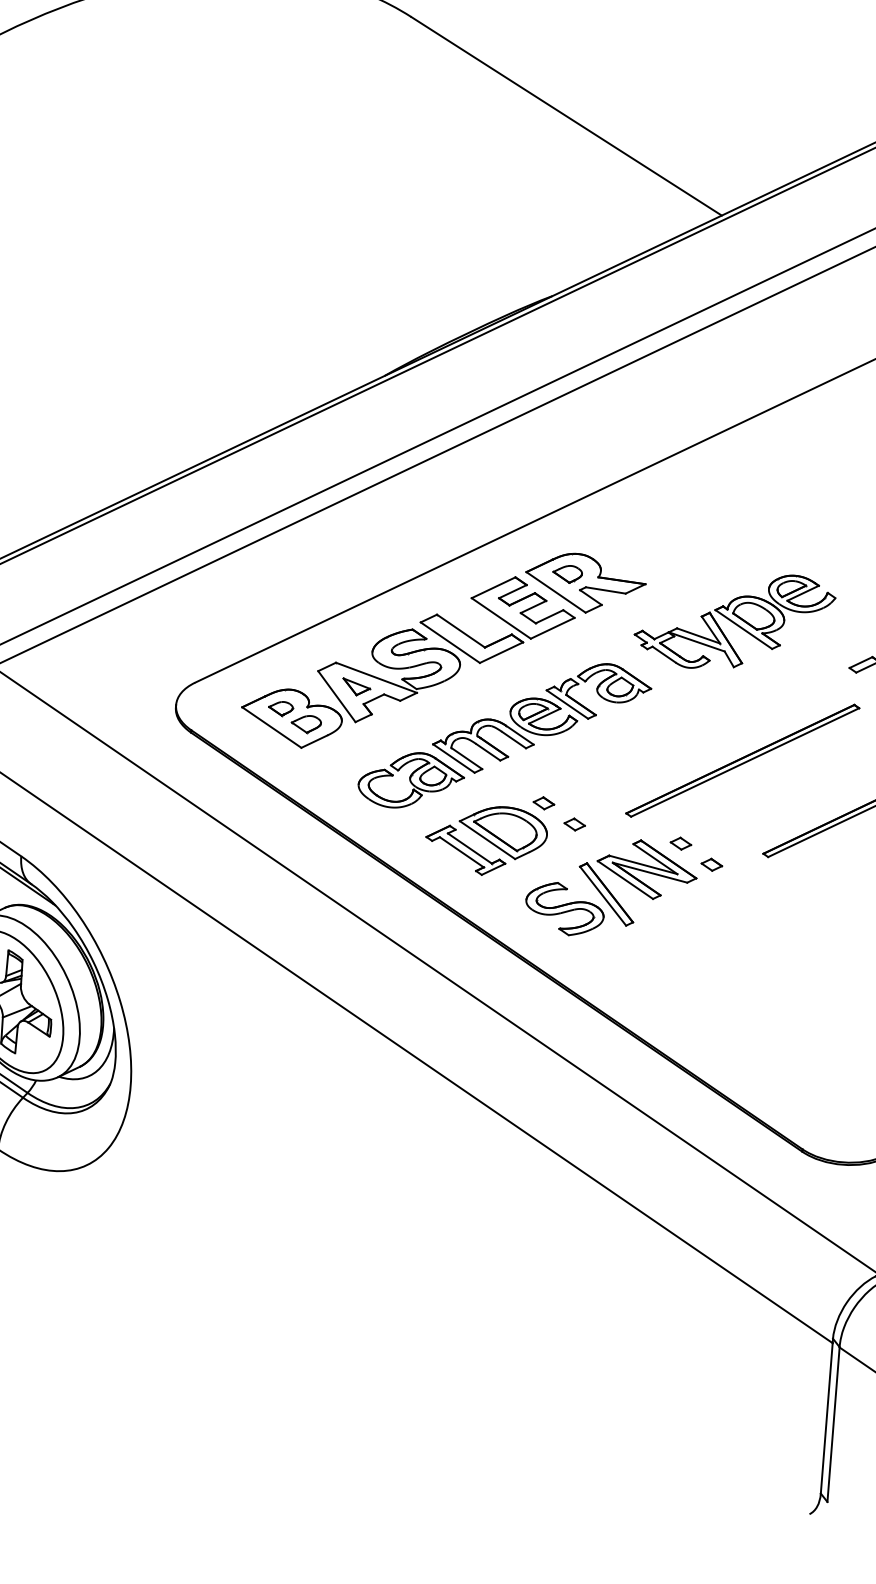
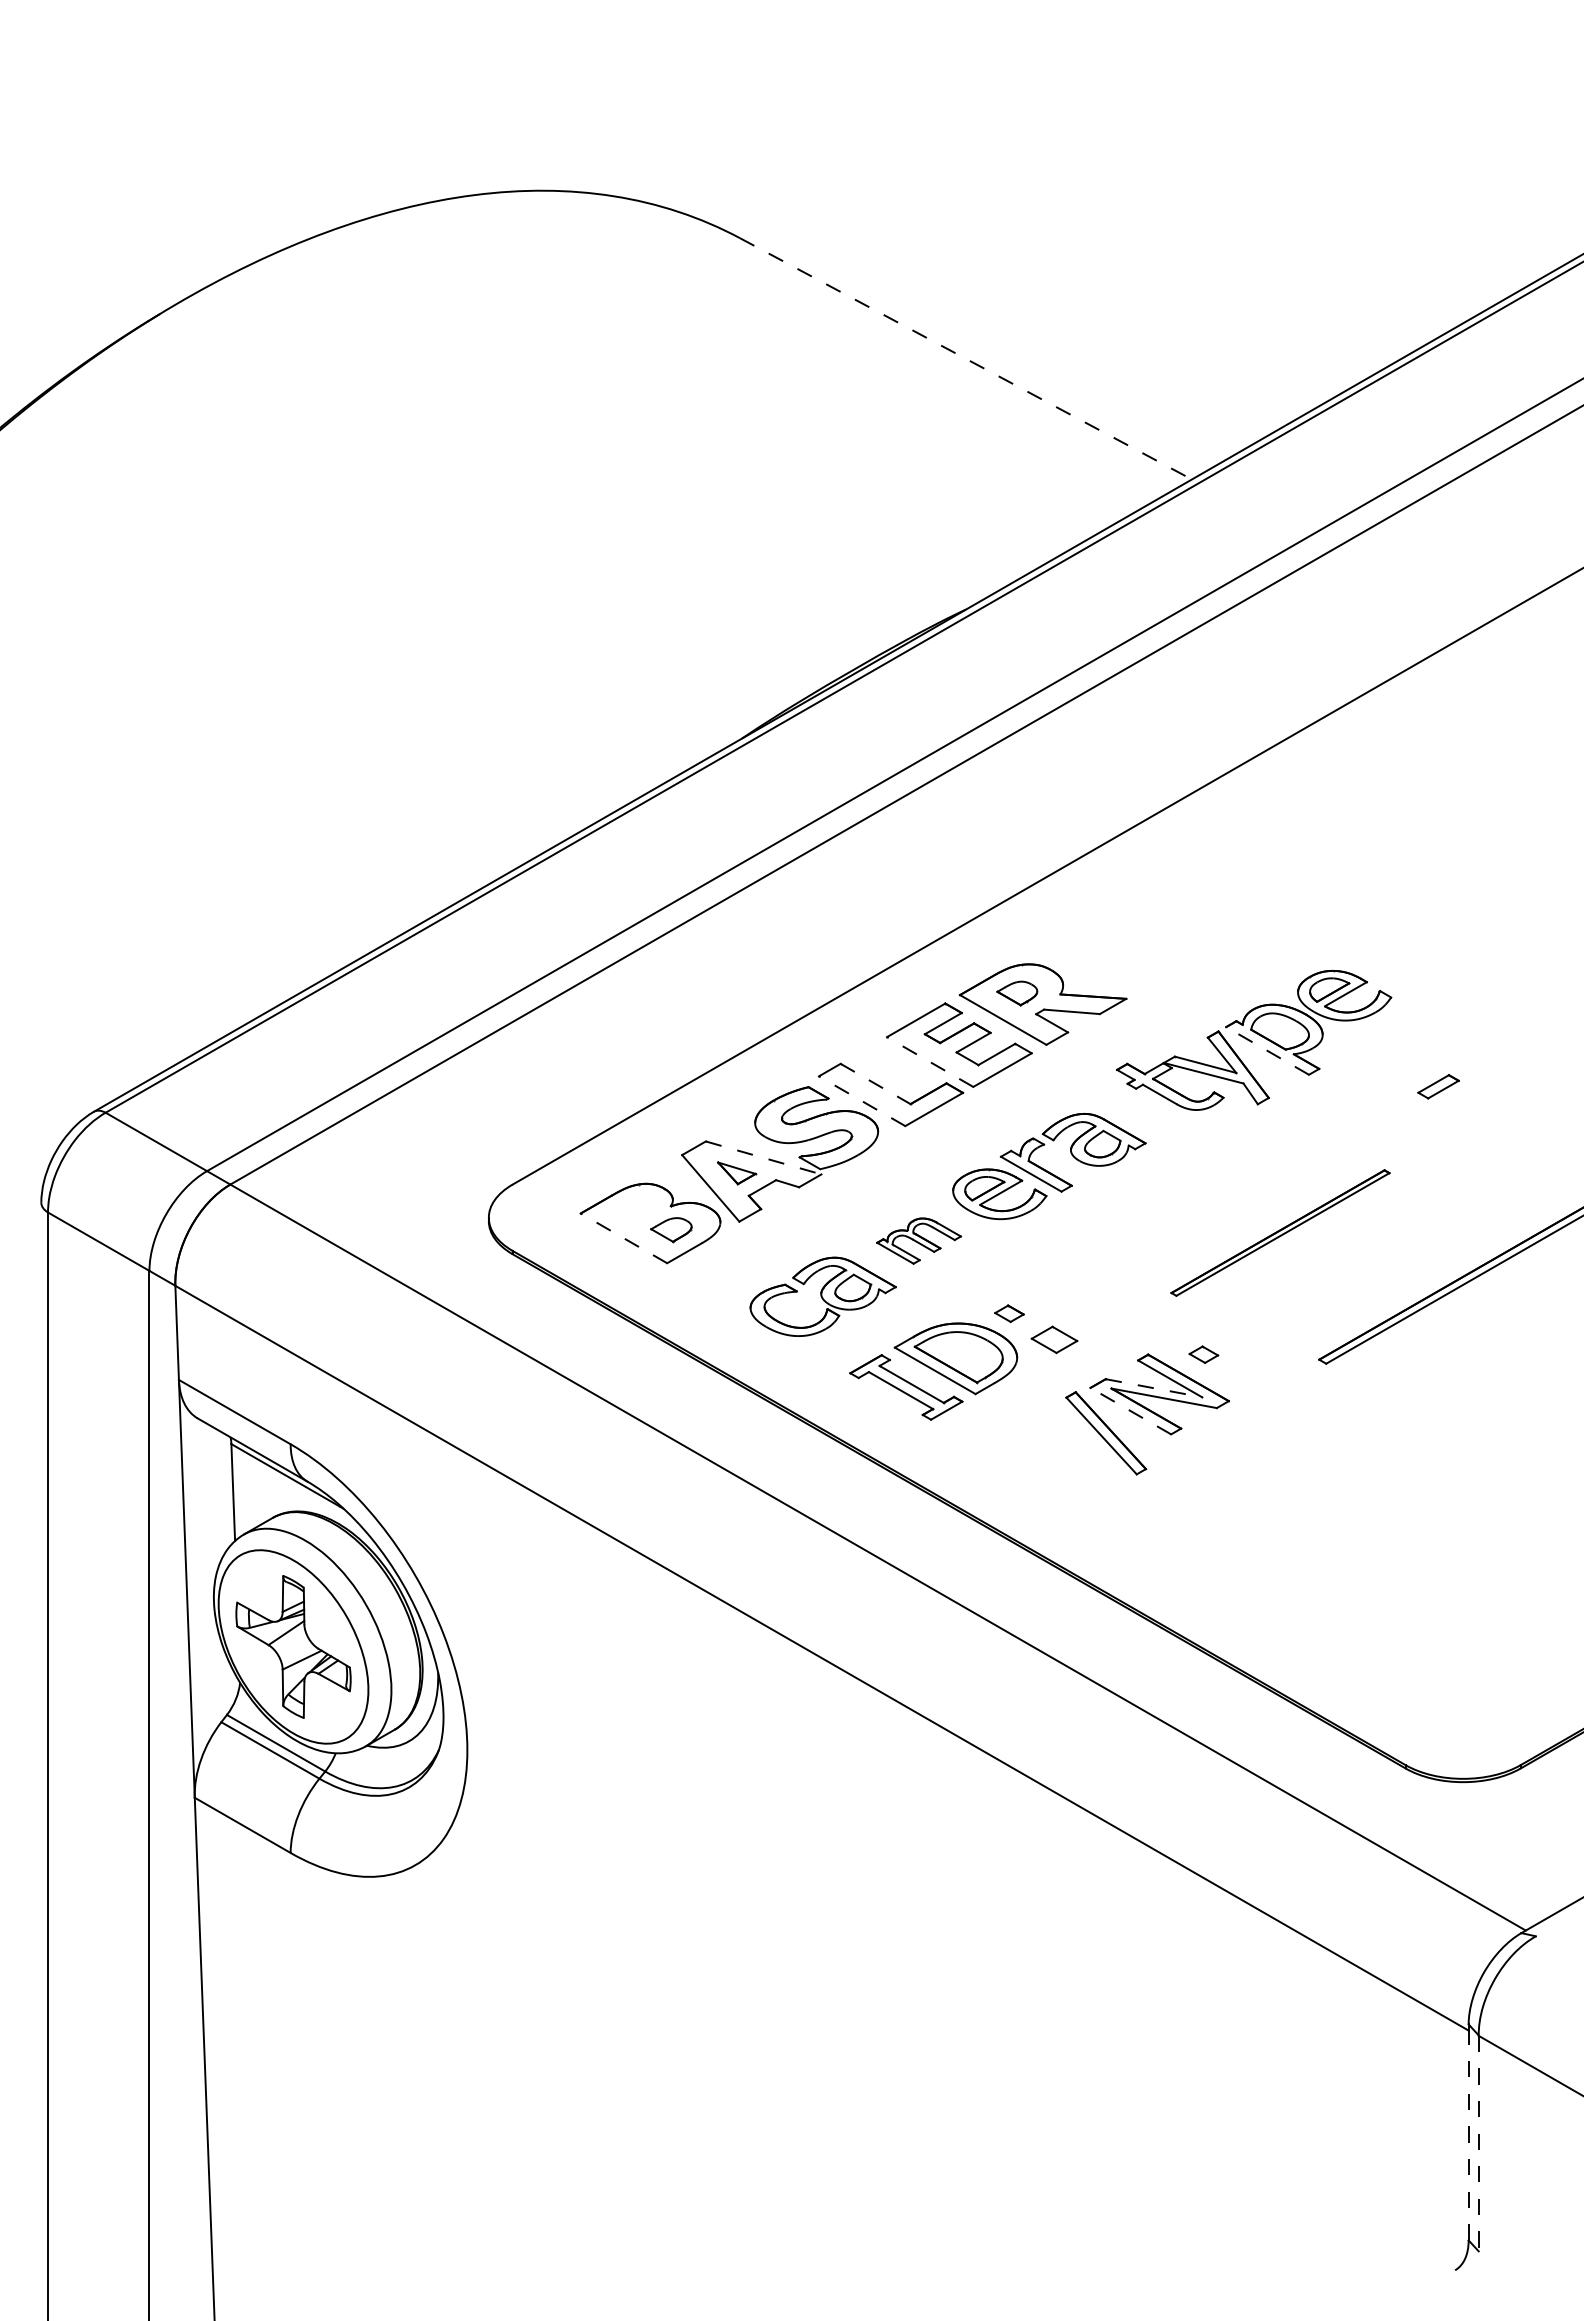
line: (566, 116) -> (966, 359), solid -> dashed
line: (501, 618) -> (930, 1062), solid -> dashed
line: (743, 629) -> (1267, 1050), solid -> dashed
line: (461, 631) -> (876, 1084), solid -> dashed
line: (450, 642) -> (862, 1101), solid -> dashed
line: (377, 678) -> (764, 1158), solid -> dashed
part: (280, 708) -> (634, 1211), removed
line: (271, 727) -> (623, 1238), solid -> dashed
part: (482, 745) -> (918, 1240), size x0.6
part: (742, 760) -> (1280, 1232), size x0.7
part: (574, 824) -> (1054, 1339), size x1.6
part: (711, 864) -> (1248, 1380), removed
line: (643, 865) -> (1154, 1388), solid -> dashed
line: (625, 880) -> (1130, 1411), solid -> dashed
part: (564, 908) -> (1049, 1457), removed
line: (826, 1418) -> (1468, 2135), solid -> dashed
line: (833, 1424) -> (1478, 2143), solid -> dashed

